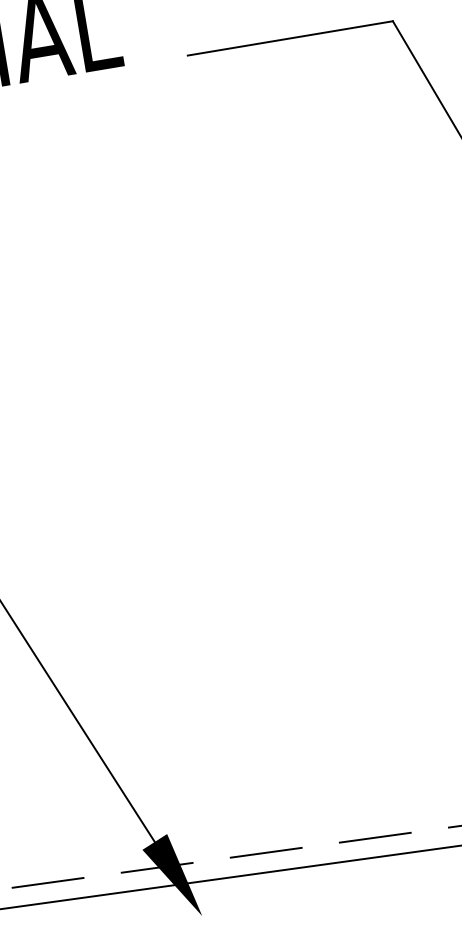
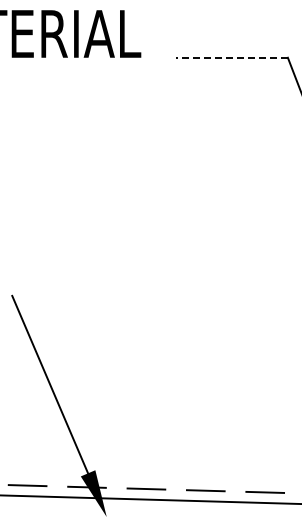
line: (289, 38) -> (231, 57), solid -> dashed

